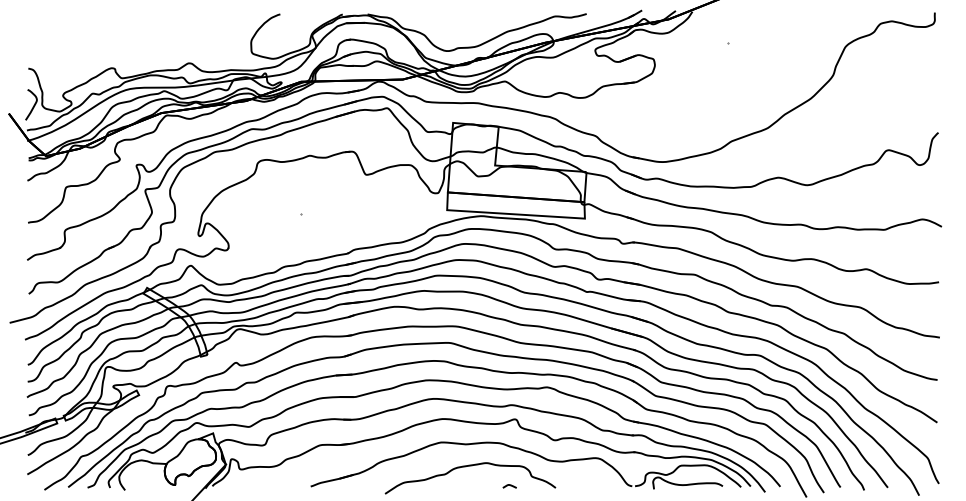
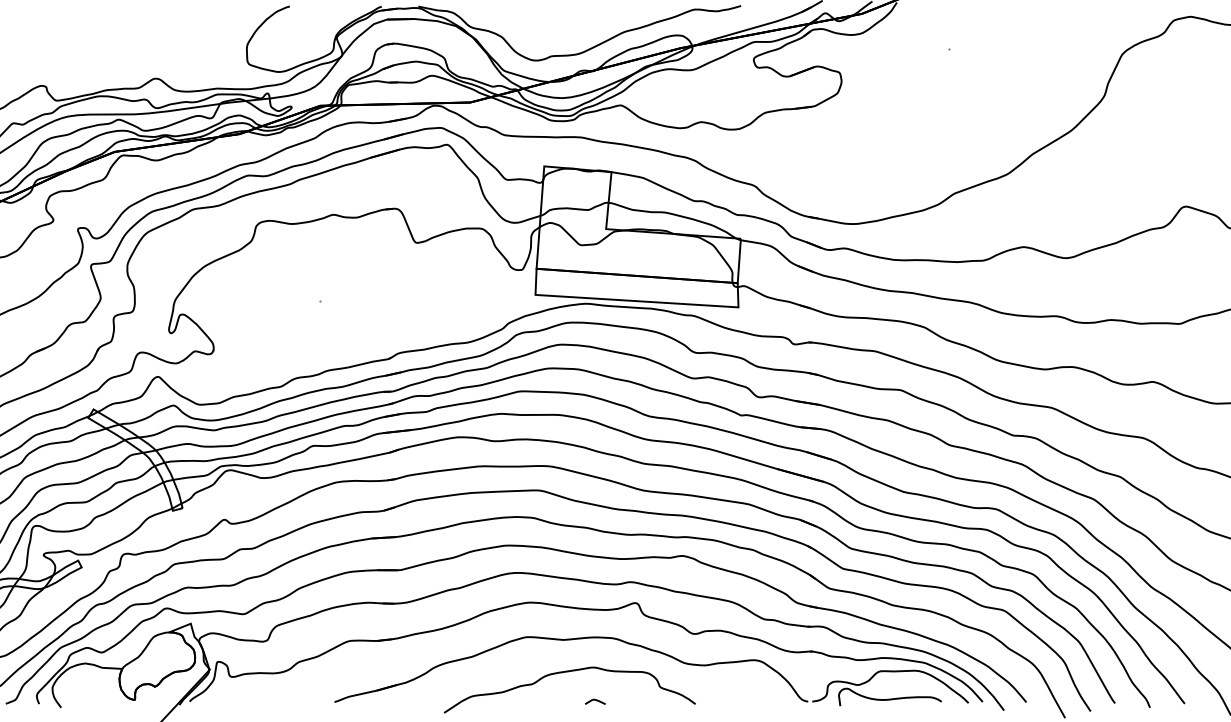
curve: (509, 485) -> (594, 700), moved

